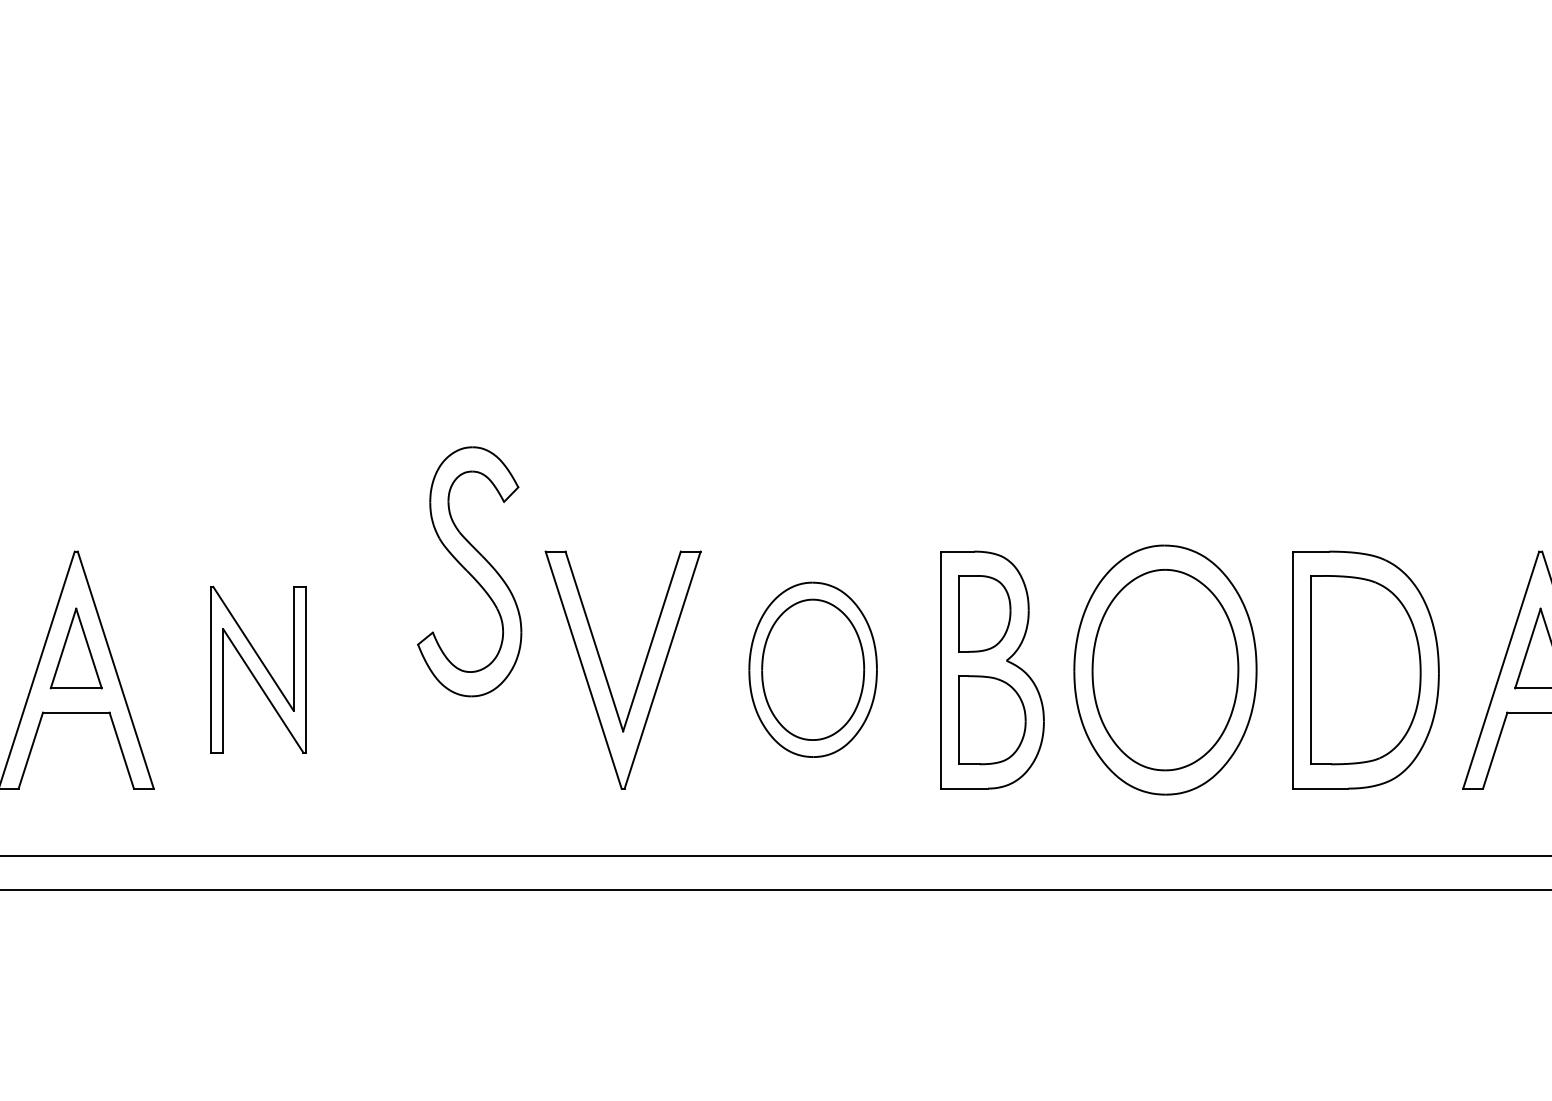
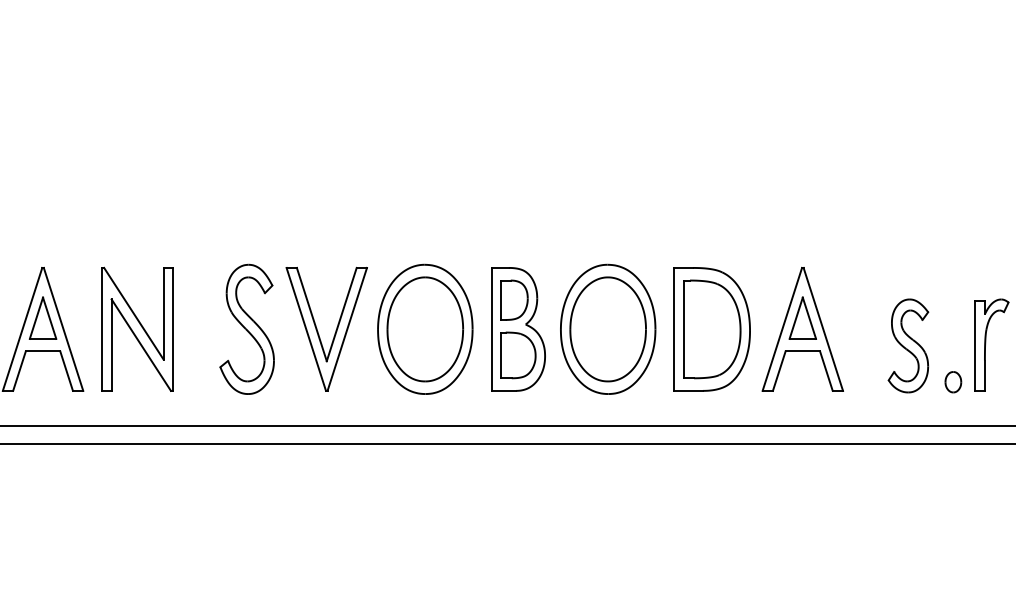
part: (468, 570) -> (246, 328), moved
part: (258, 668) -> (137, 328), size x1.43
part: (813, 668) -> (425, 328), size x1.43

